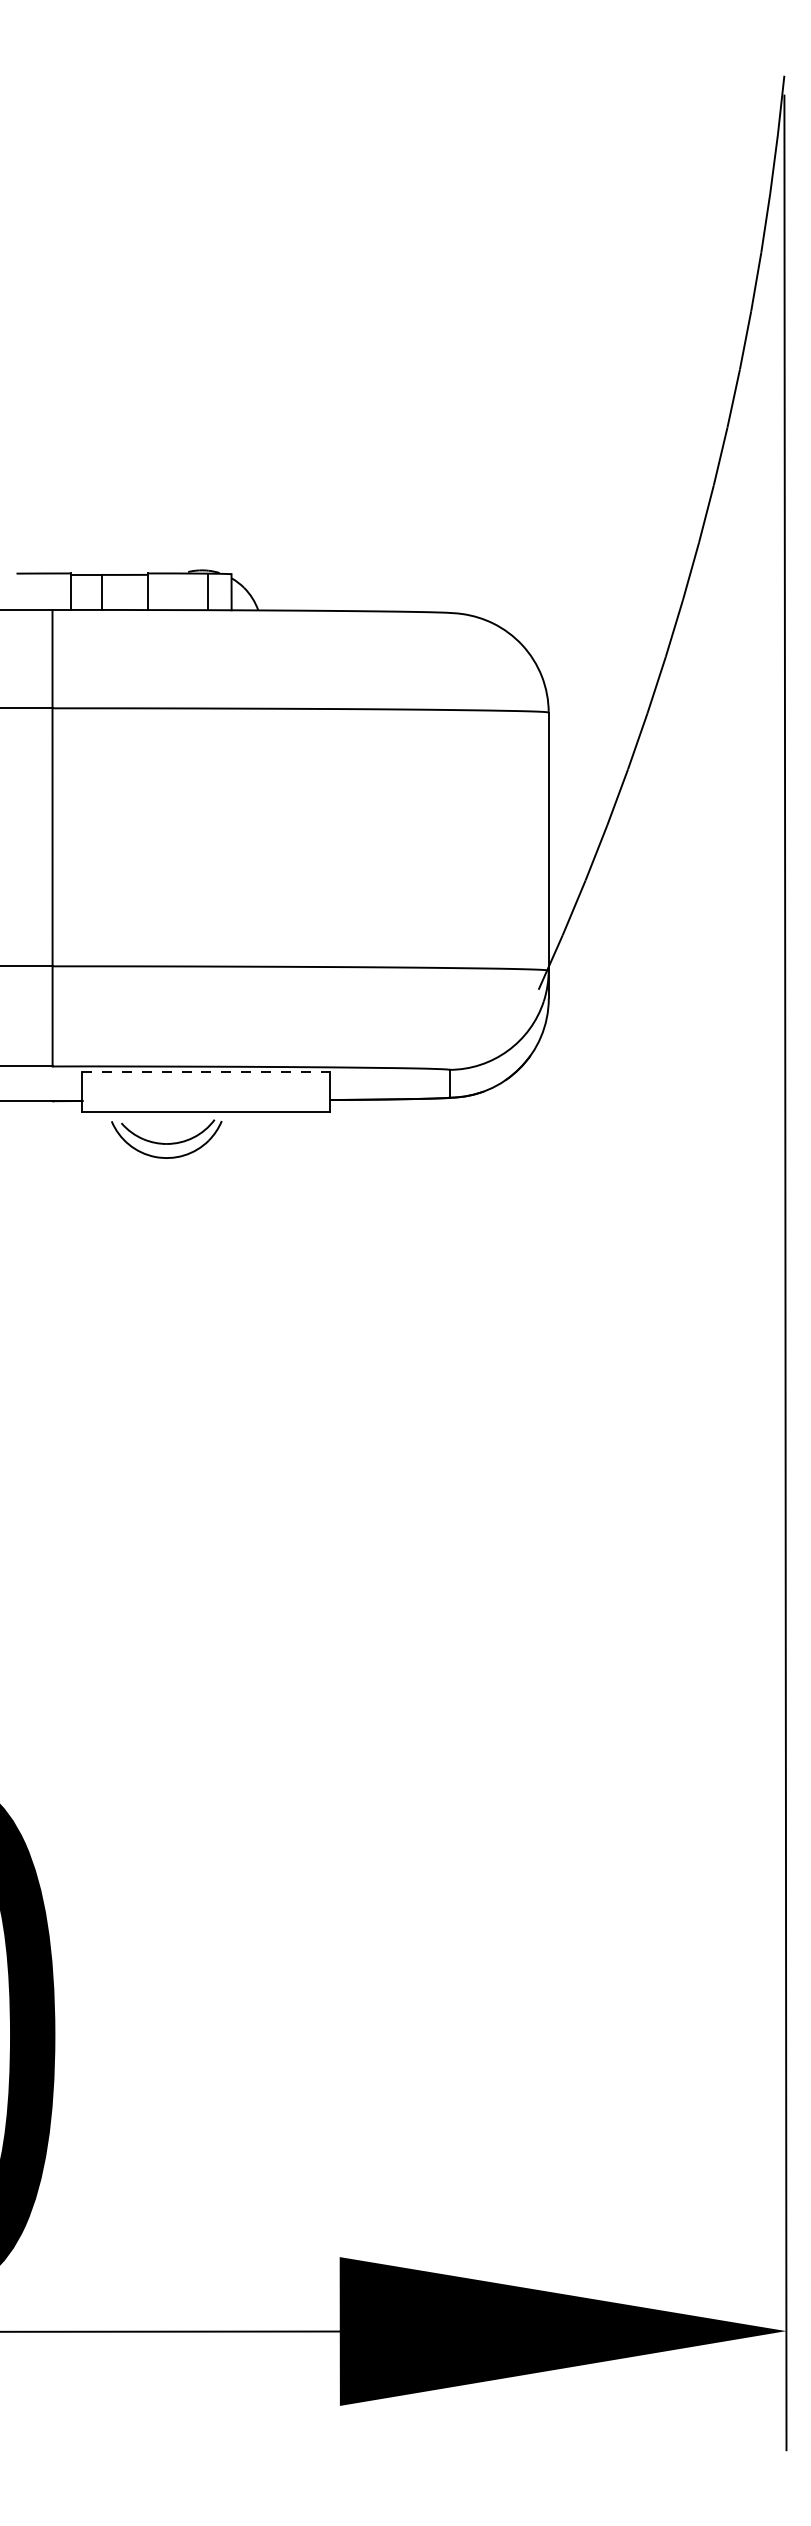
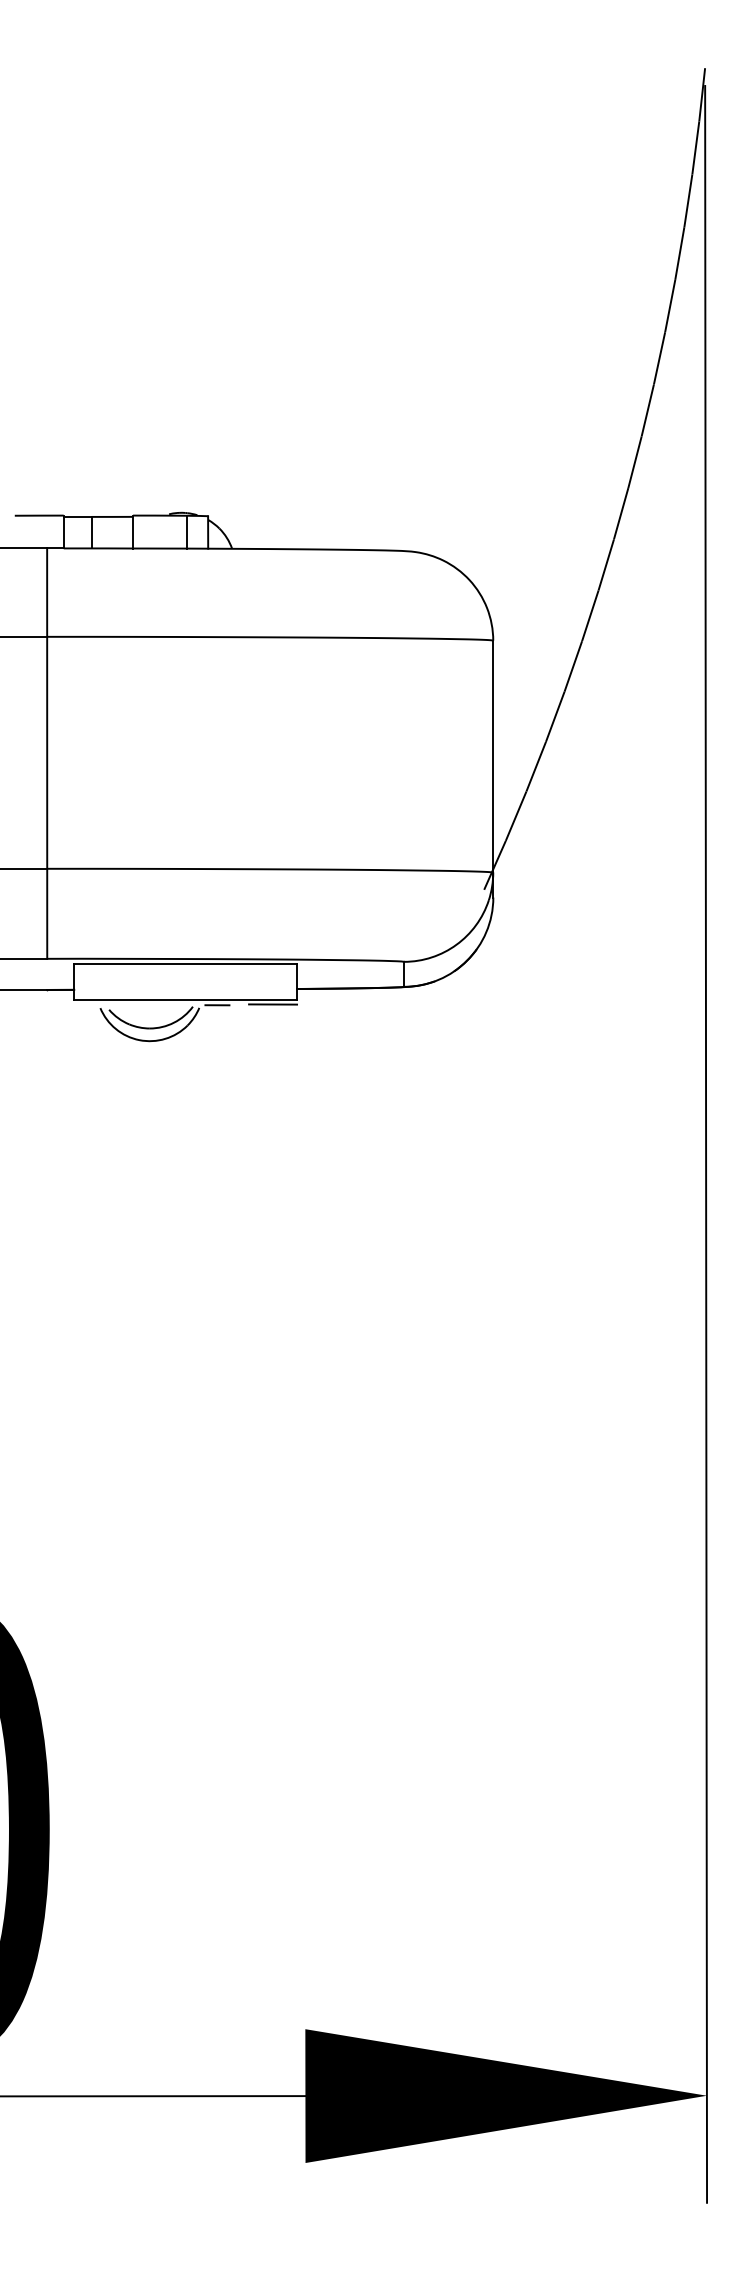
line: (206, 1072) -> (185, 964), dashed -> solid
line: (303, 1117) -> (272, 1004), added
line: (241, 1118) -> (217, 1005), added

